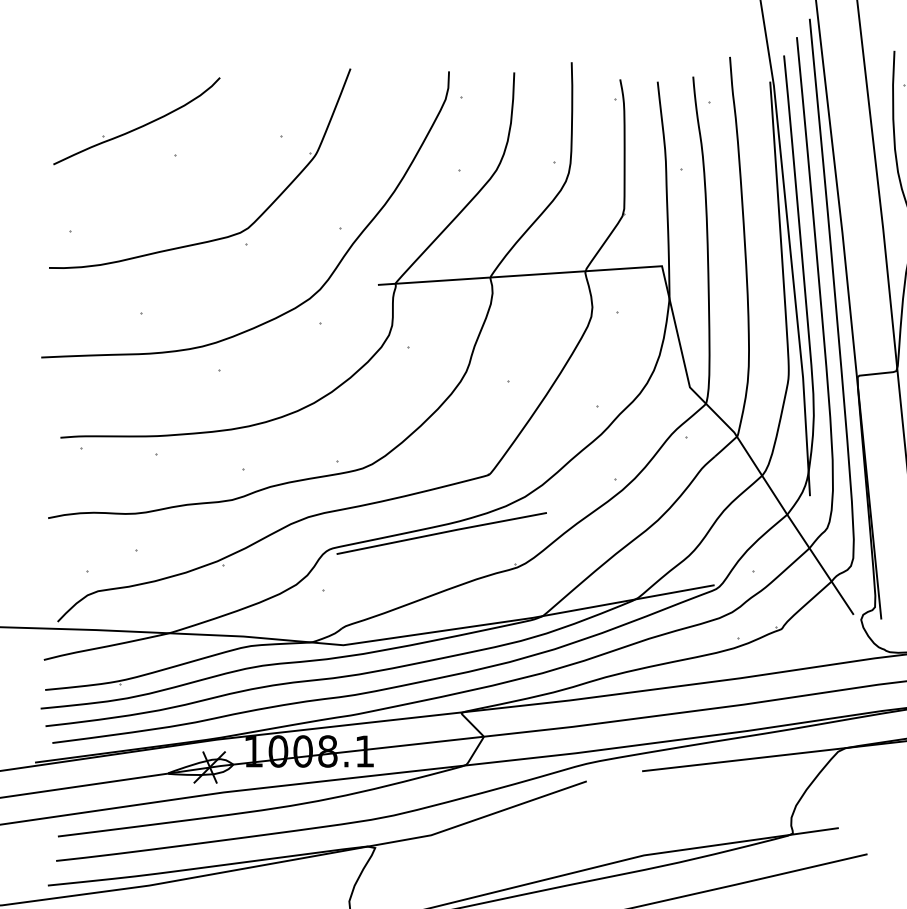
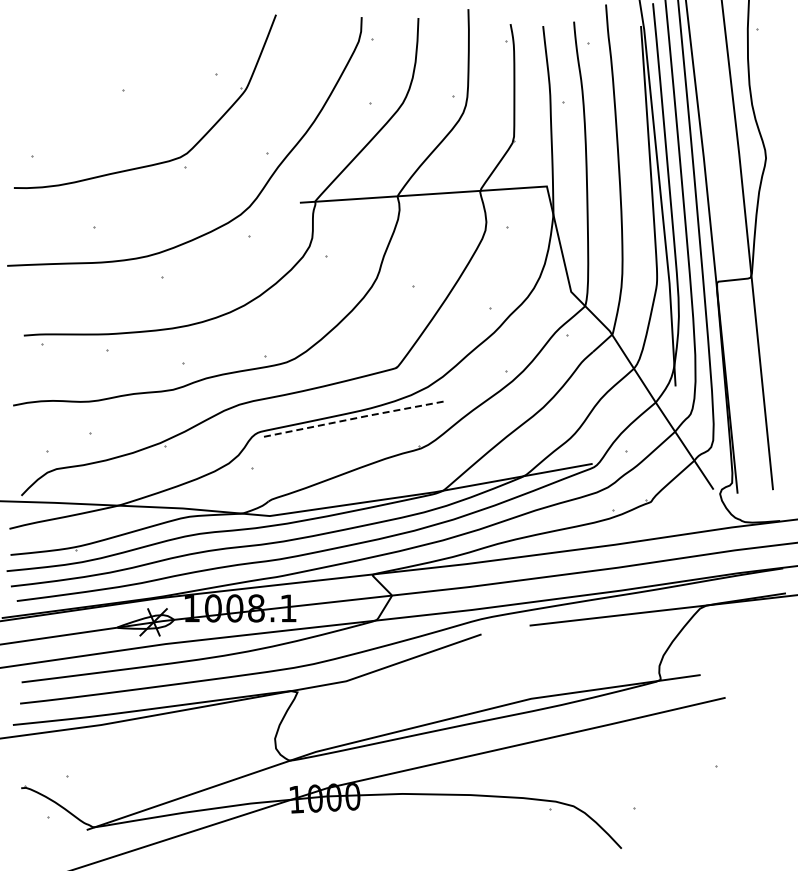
part: (137, 121) -> (90, 60), removed
line: (441, 533) -> (355, 418), solid -> dashed

